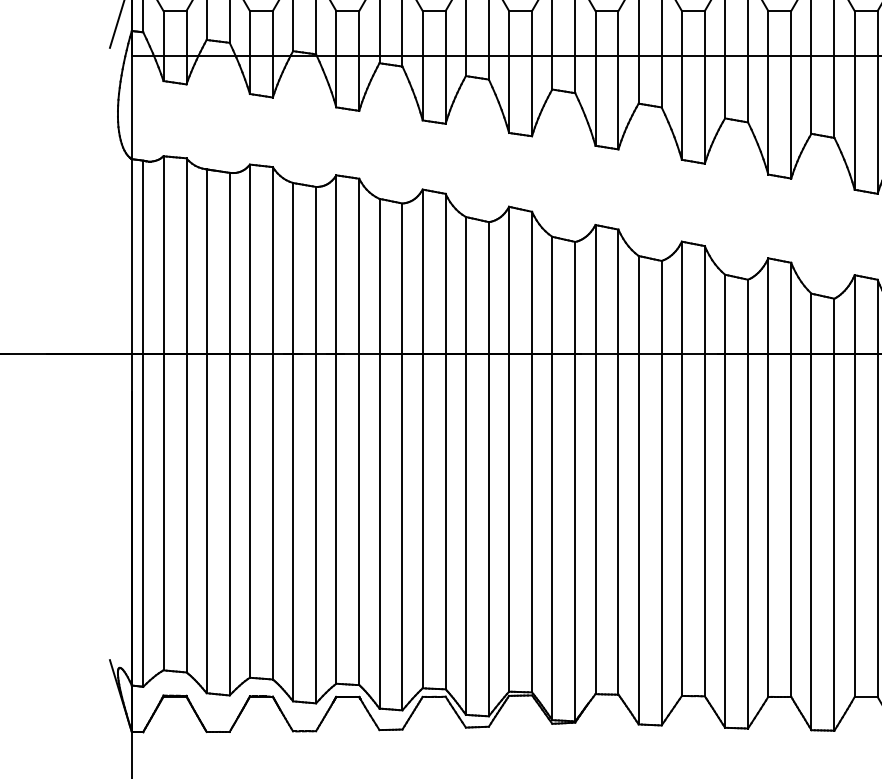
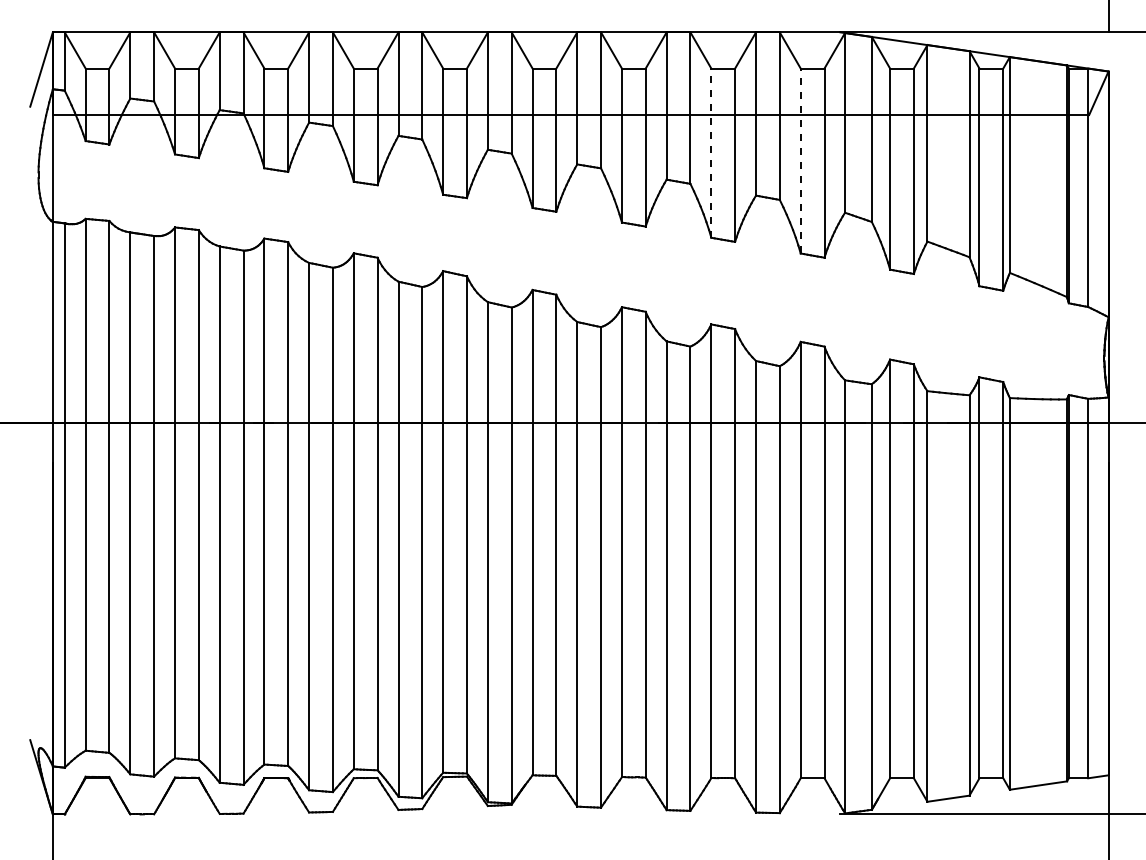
line: (768, 93) -> (711, 153), solid -> dashed
line: (854, 99) -> (800, 160), solid -> dashed

